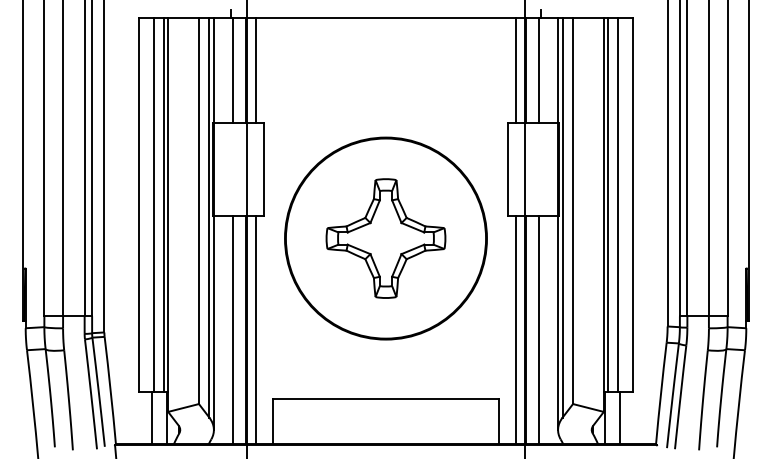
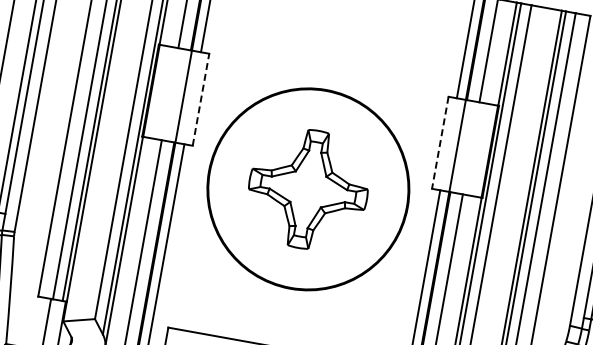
line: (264, 169) -> (201, 99), solid -> dashed
line: (507, 169) -> (440, 142), solid -> dashed

